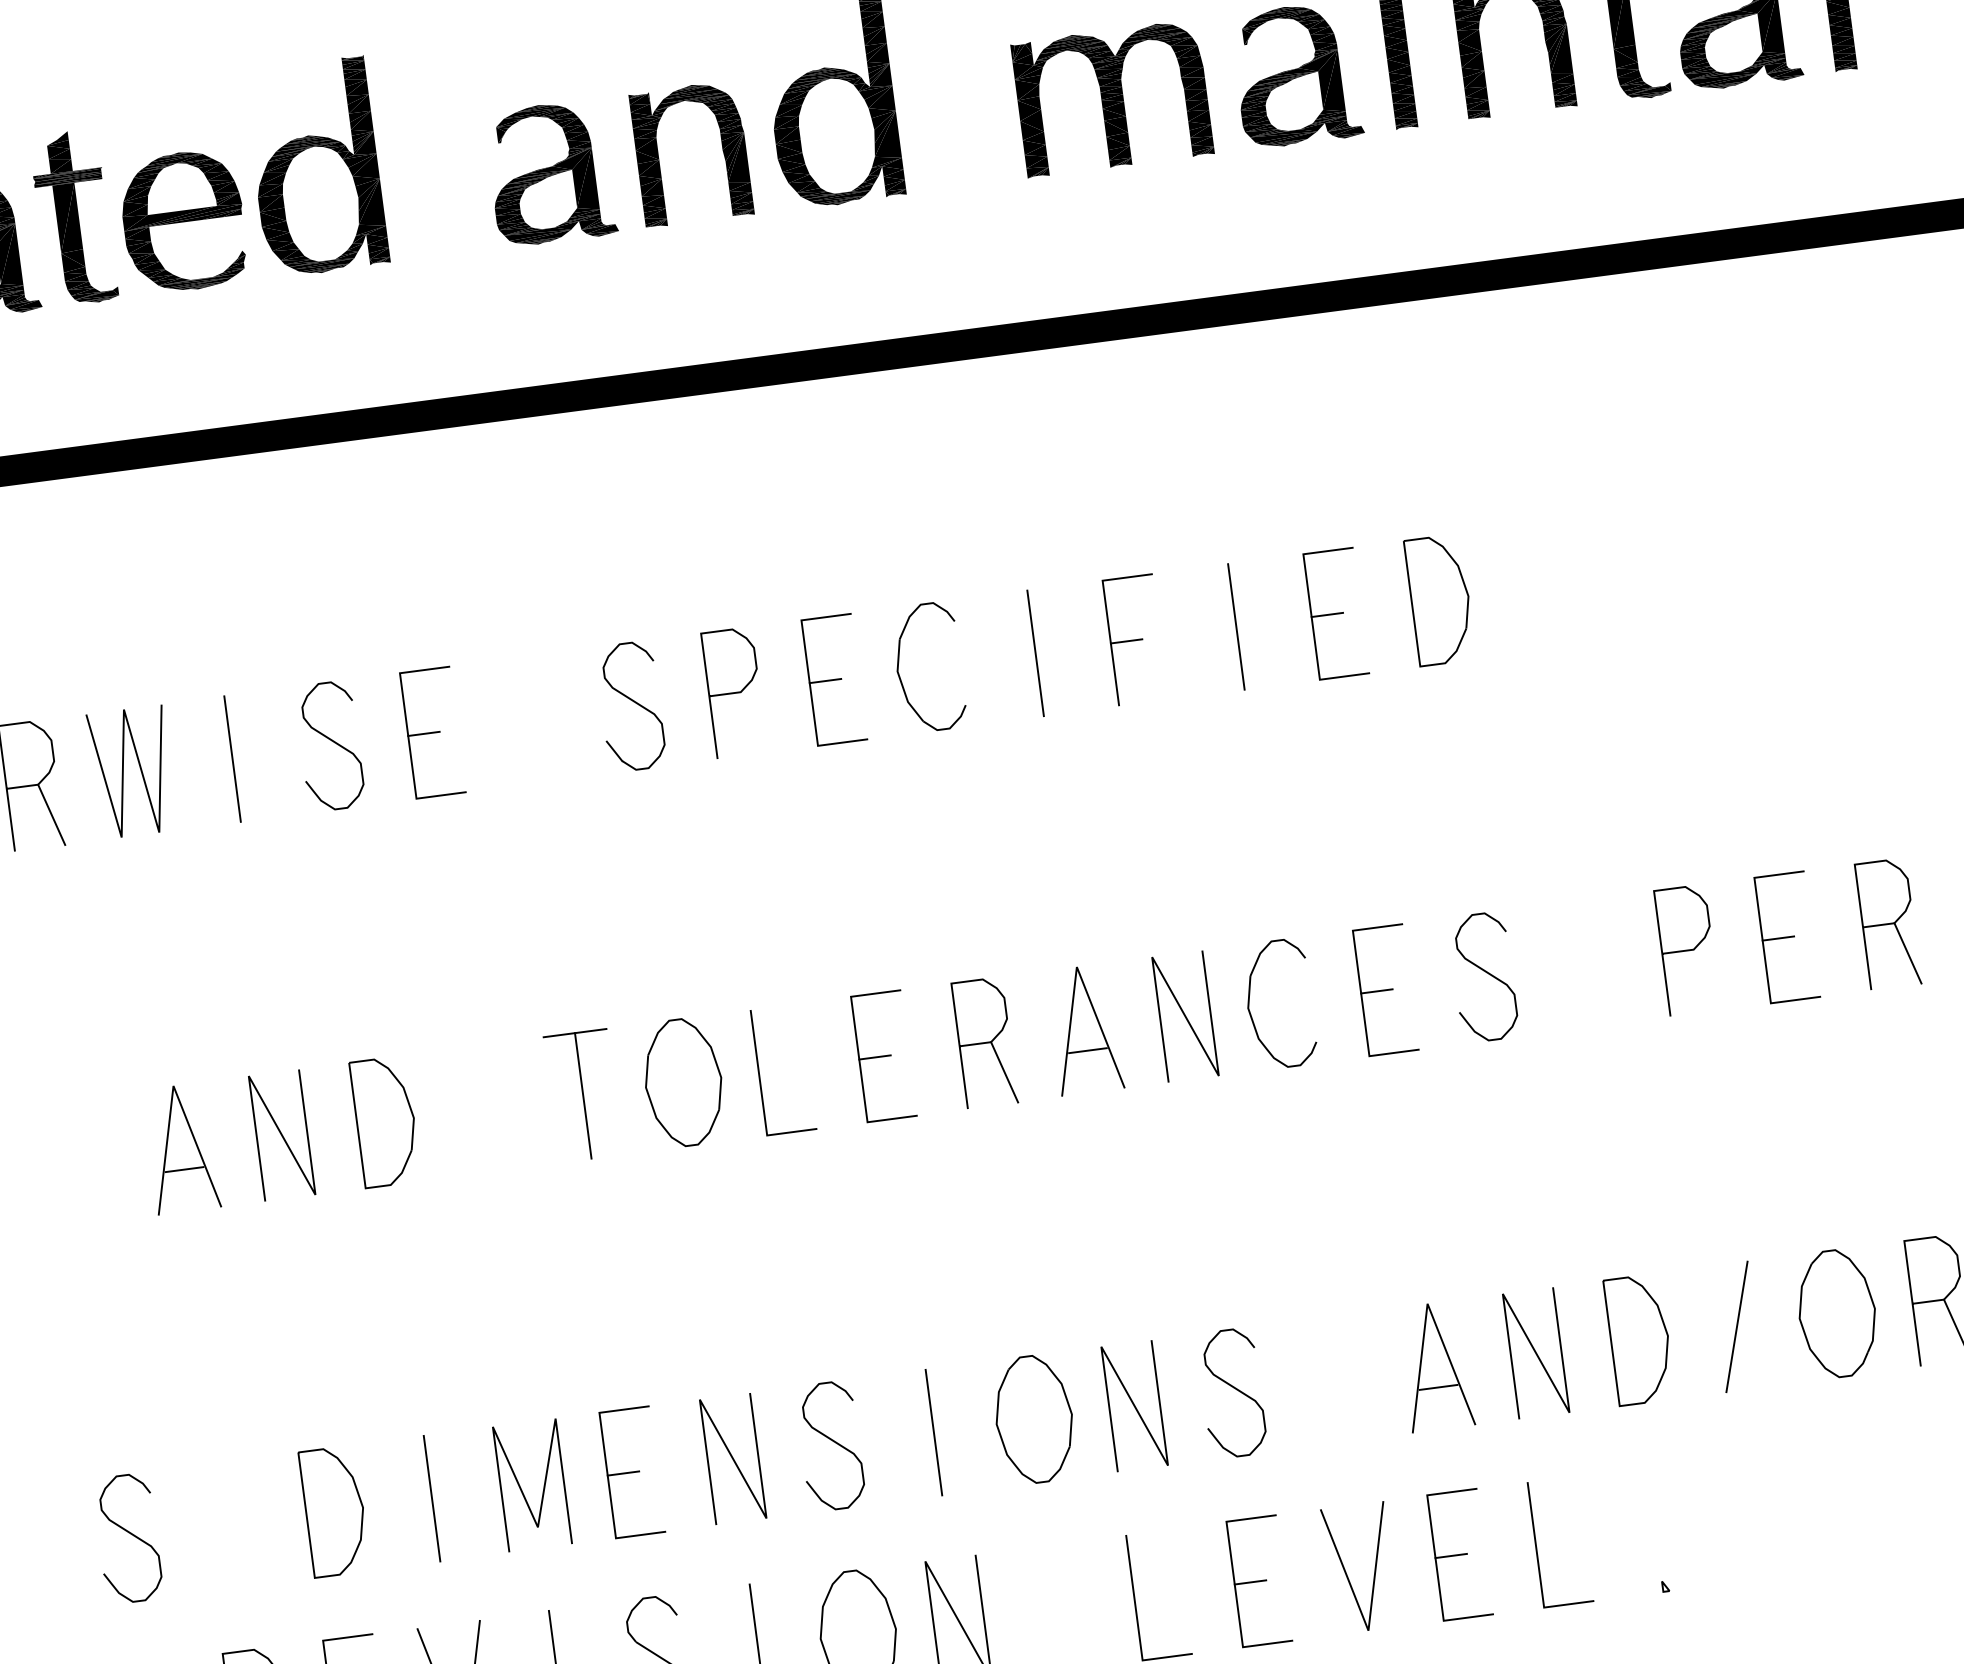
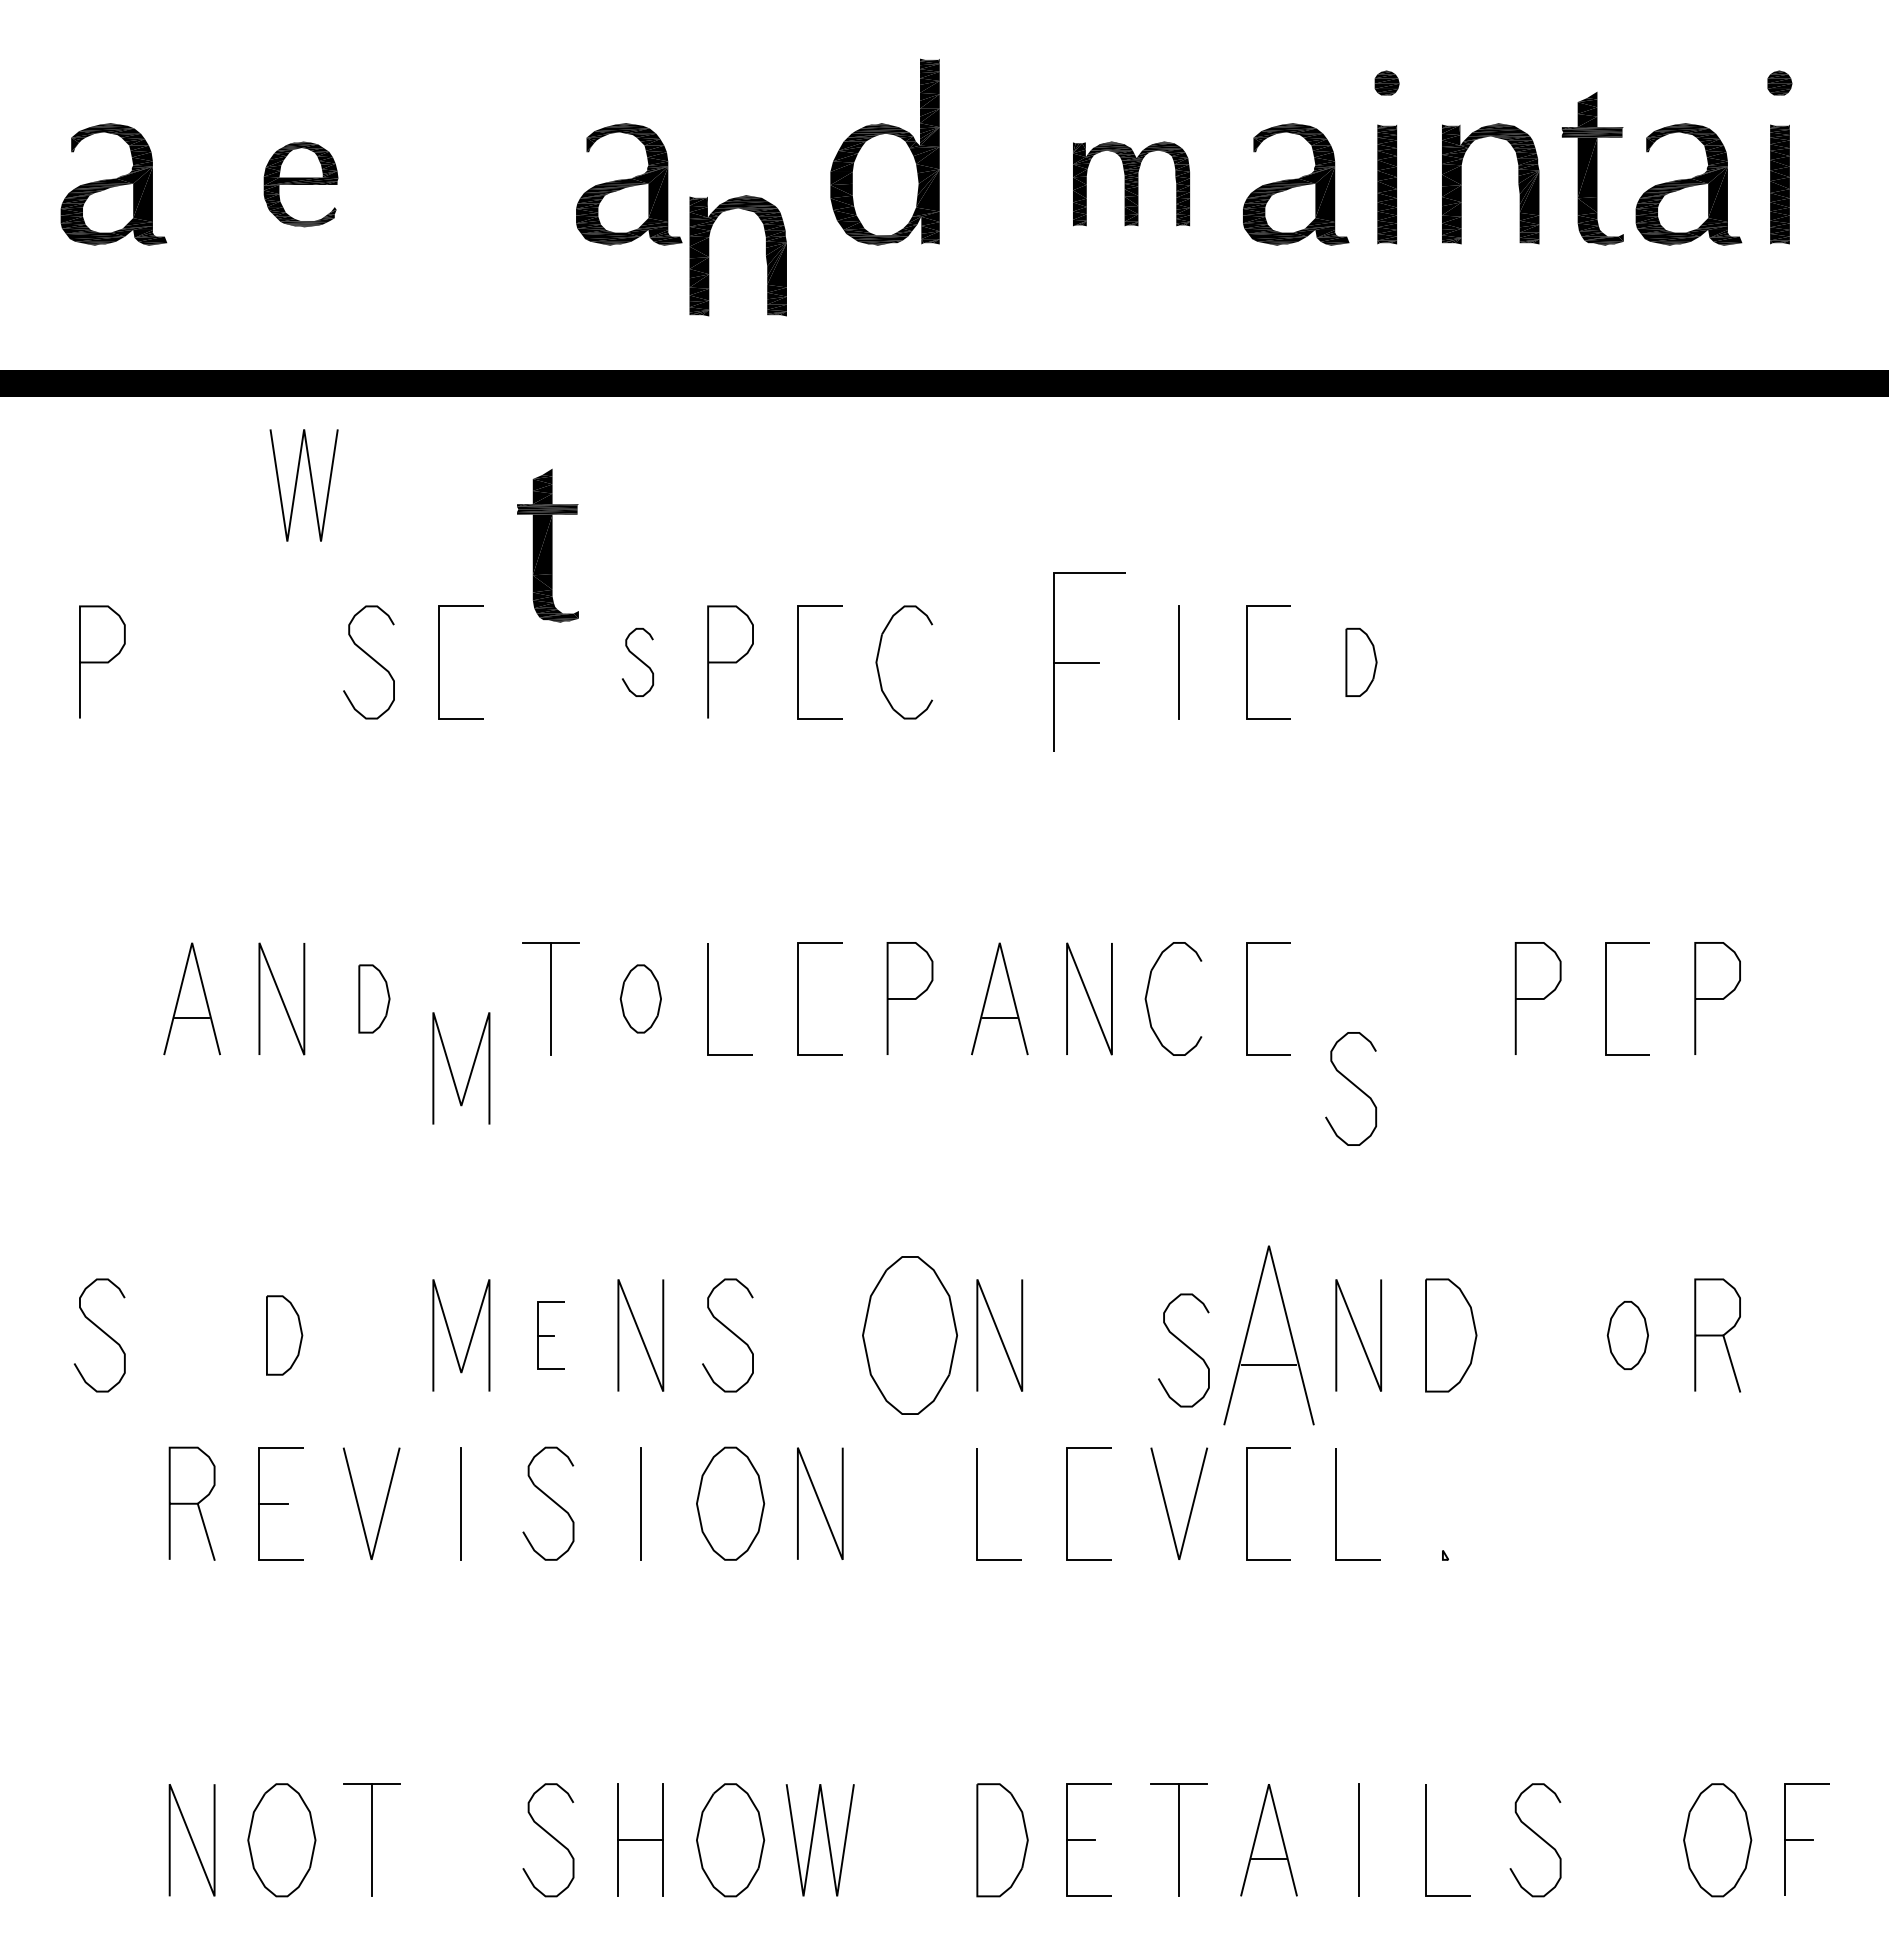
part: (1112, 98) -> (1131, 183), size x0.7
part: (659, 157) -> (709, 255), moved
part: (315, 166) -> (423, 151), removed
part: (73, 217) -> (547, 545), moved
part: (183, 221) -> (300, 184), size x0.7
part: (1440, 600) -> (1361, 662), size x0.6
line: (1327, 615) -> (1260, 662), removed
part: (1134, 639) -> (1088, 661), size x1.6
line: (1035, 653) -> (999, 662), removed
line: (824, 681) -> (811, 662), removed
part: (630, 706) -> (637, 662), size x0.6
line: (423, 734) -> (452, 662), removed
line: (232, 759) -> (281, 662), removed
line: (124, 769) -> (297, 482), moved
line: (51, 814) -> (116, 690), removed
line: (1778, 937) -> (1619, 998), removed
line: (1907, 952) -> (1731, 1026), removed
curve: (1485, 973) -> (1353, 1085), moved
line: (1376, 990) -> (1260, 998), removed
line: (874, 1056) -> (811, 998), removed
line: (1003, 1071) -> (923, 1026), removed
part: (683, 1082) -> (640, 998), size x0.6
part: (385, 1121) -> (374, 998), size x0.6
line: (503, 1188) -> (470, 1071), added
part: (1836, 1313) -> (1627, 1335), size x0.6
line: (1737, 1326) -> (1538, 1335), removed
part: (1435, 1366) -> (1268, 1335), size x1.6
curve: (1234, 1389) -> (1186, 1347), moved
part: (1033, 1419) -> (909, 1335), size x1.4
line: (934, 1432) -> (820, 1335), removed
part: (632, 1472) -> (550, 1335), size x0.6
line: (431, 1498) -> (371, 1335), removed
part: (334, 1511) -> (284, 1335), size x0.7
line: (1451, 1555) -> (1260, 1503), removed
line: (1250, 1582) -> (1081, 1503), removed

